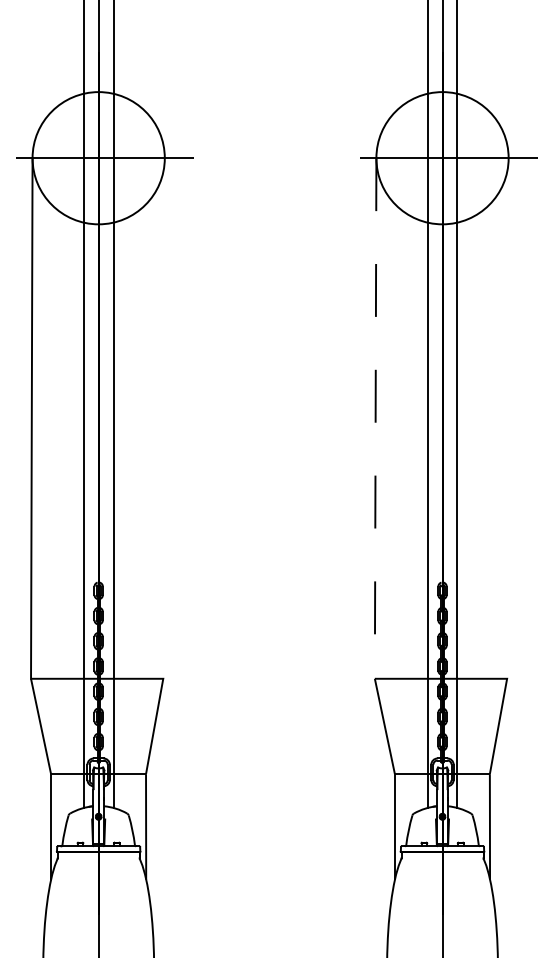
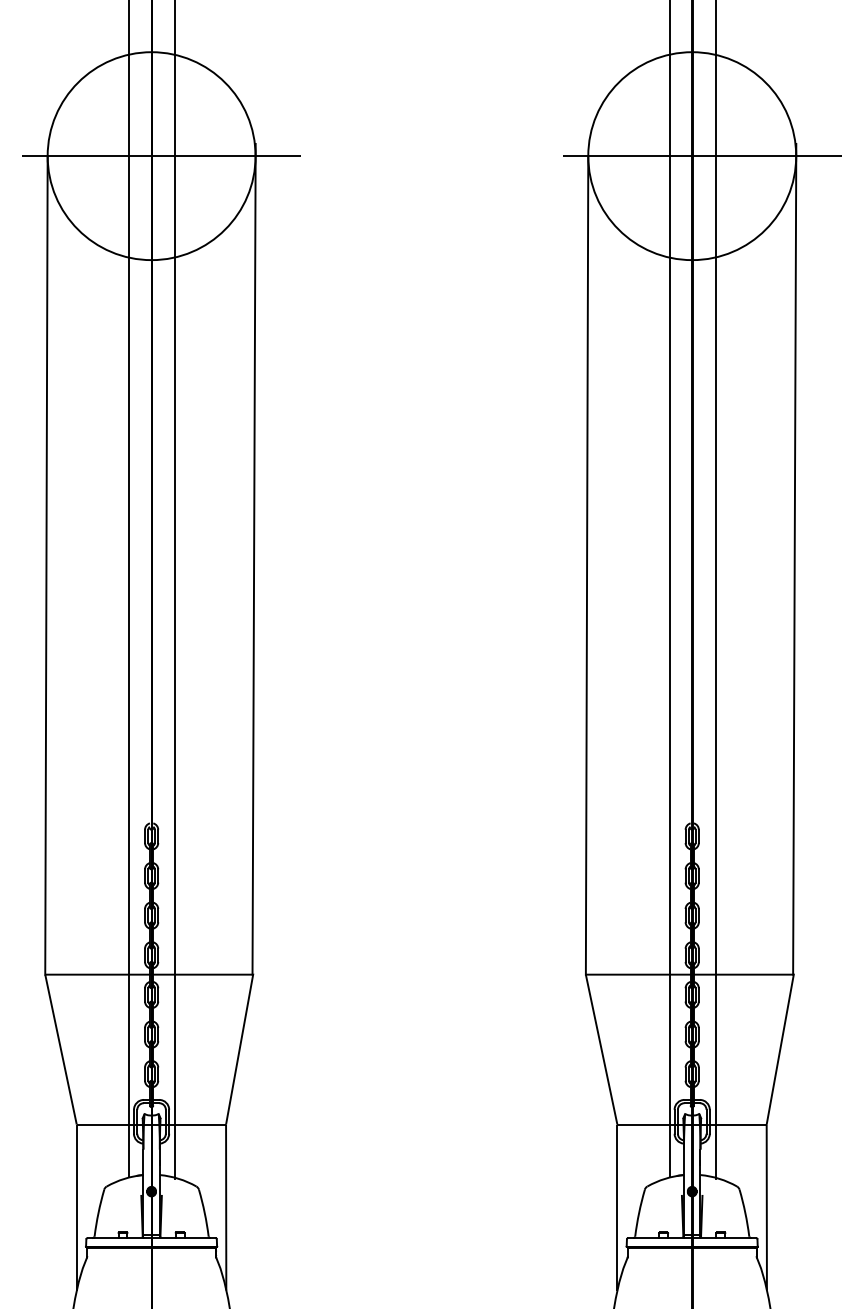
line: (163, 414) -> (253, 559), added
line: (507, 414) -> (794, 559), added
line: (375, 419) -> (586, 566), dashed -> solid

